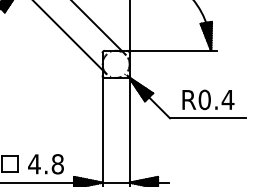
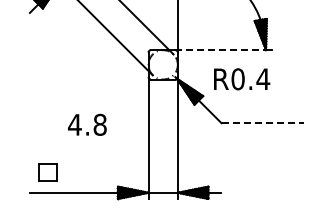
line: (170, 51) -> (221, 50), solid -> dashed
text: (208, 100) -> (242, 79), moved
line: (208, 118) -> (263, 123), solid -> dashed
text: (46, 163) -> (87, 124), moved

